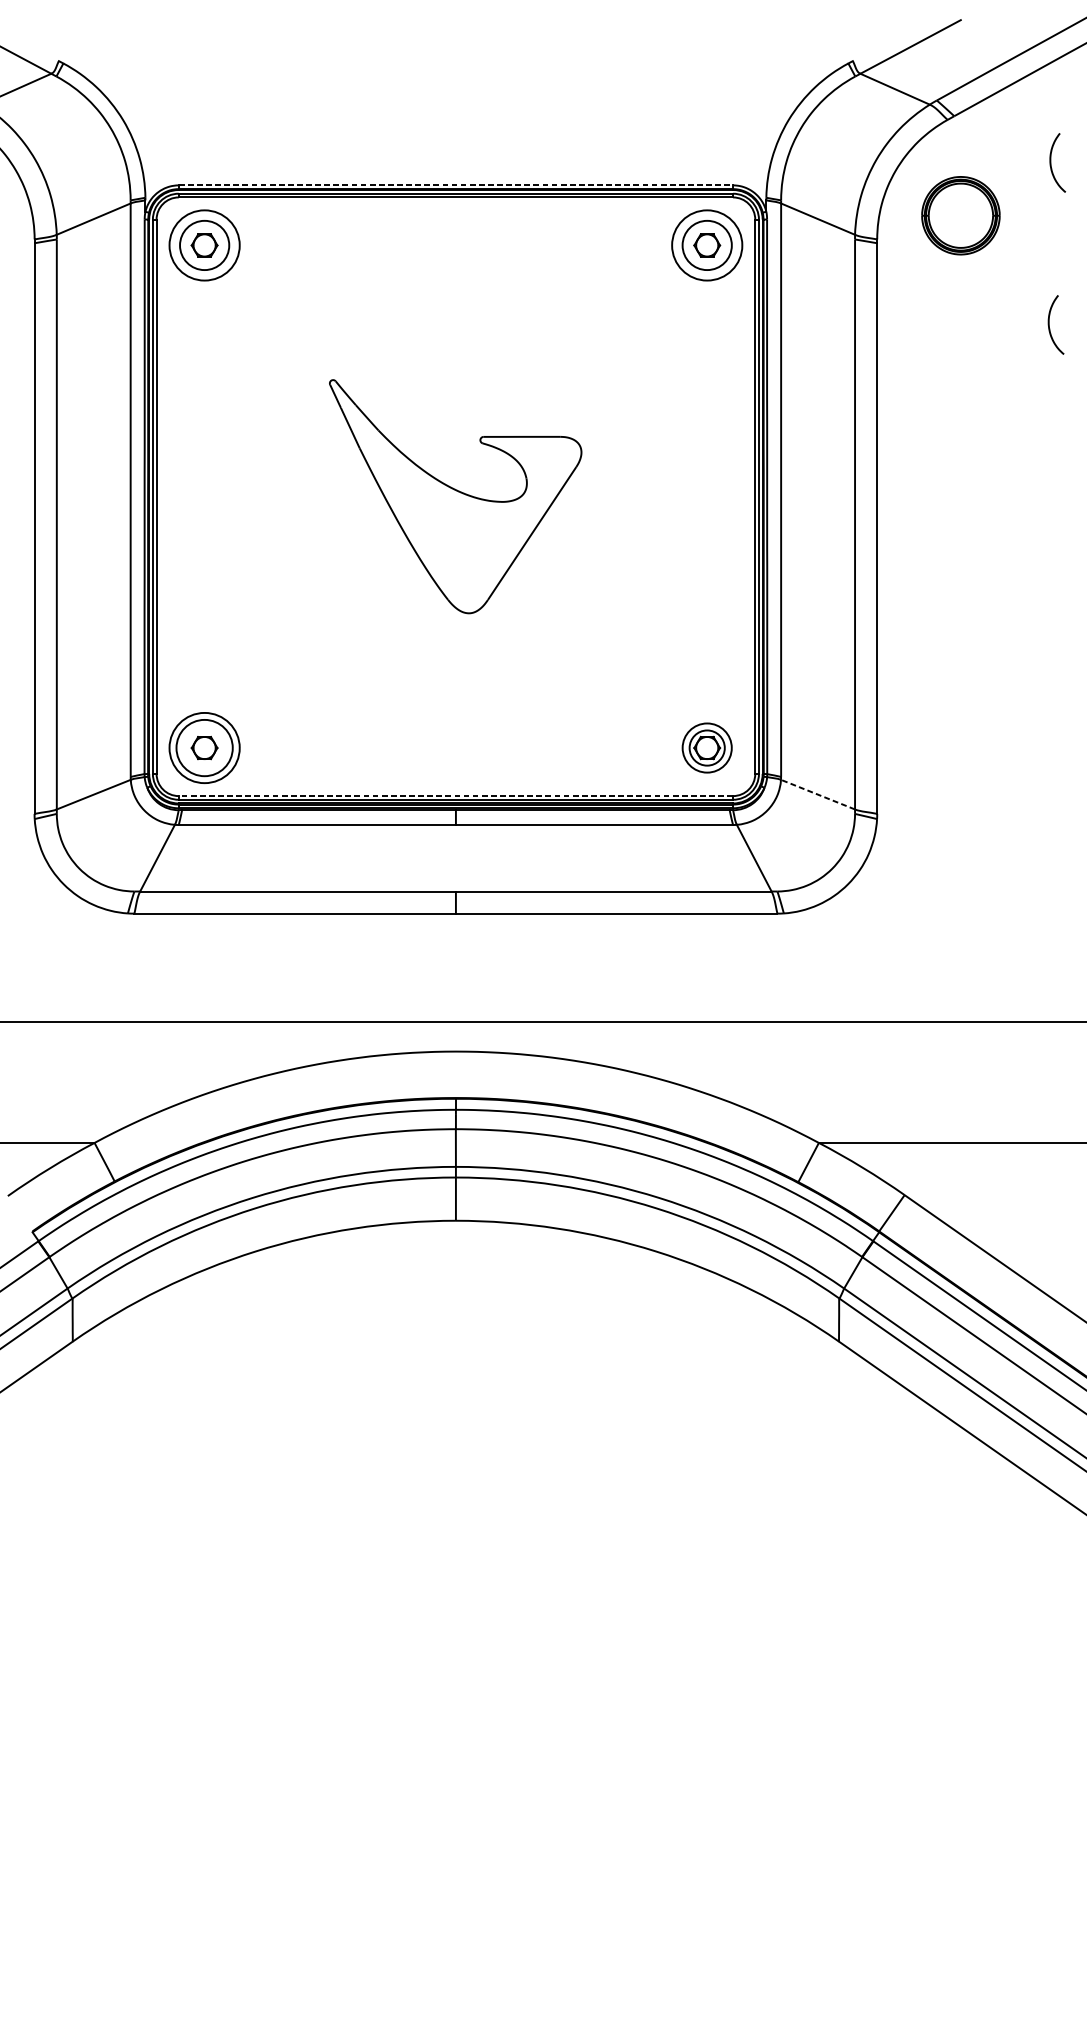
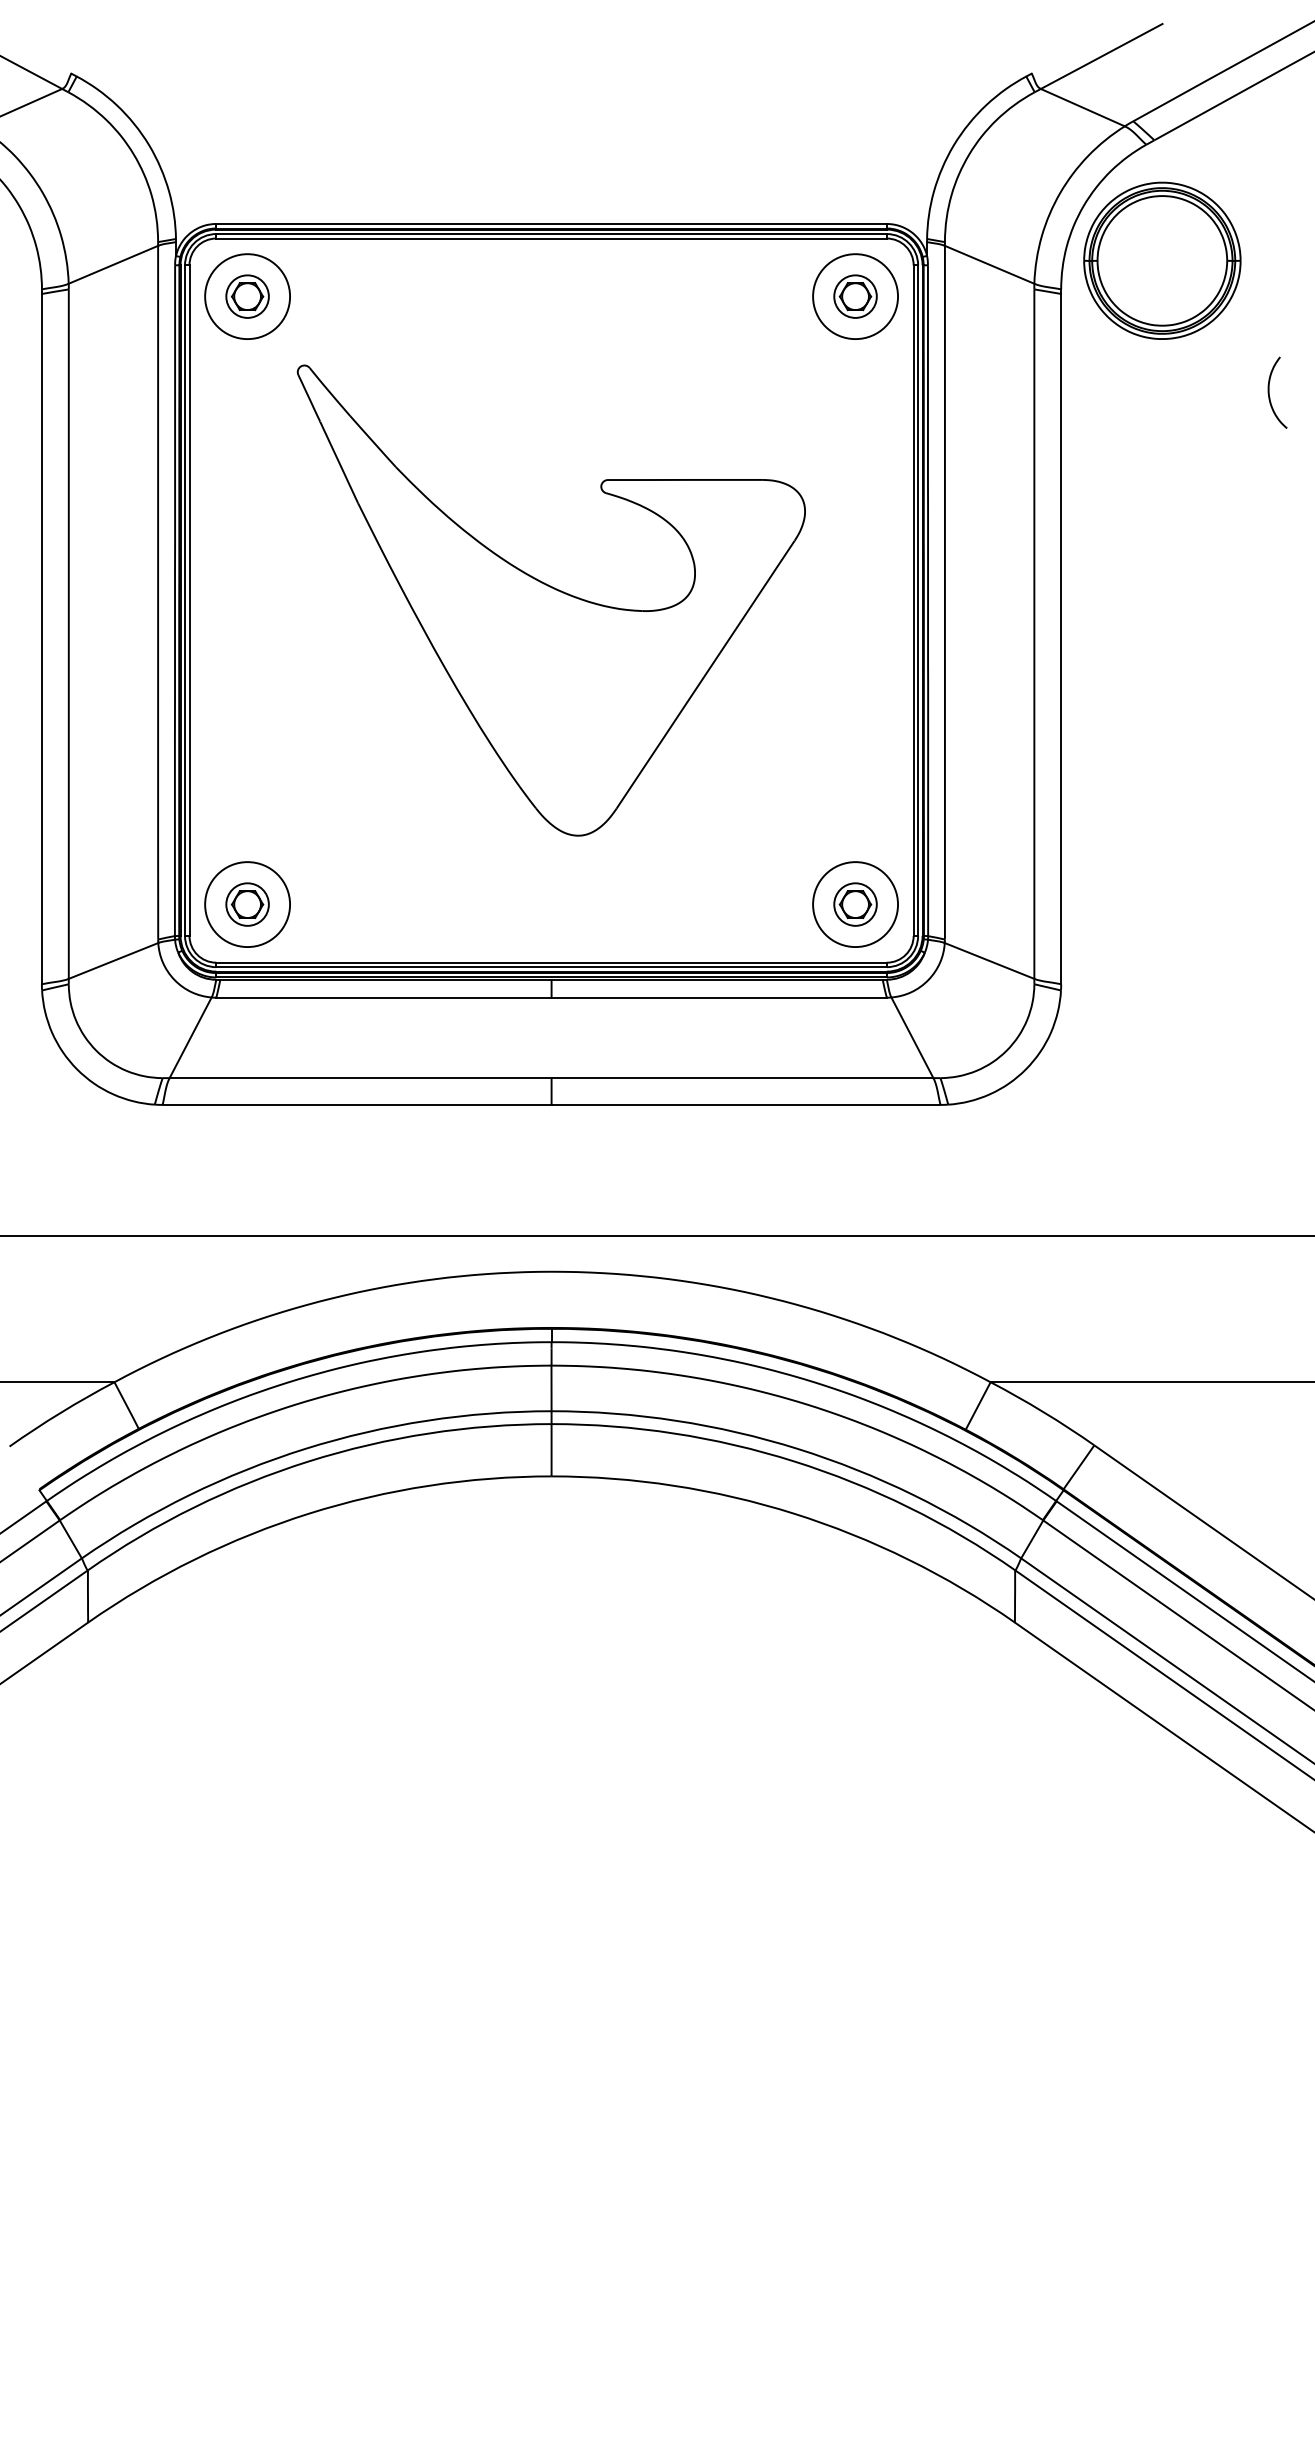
curve: (1051, 162) -> (1271, 196), removed
line: (456, 184) -> (552, 223), dashed -> solid
part: (960, 215) -> (1162, 260), size x1.67
circle: (204, 245) -> (247, 296), size x0.71
circle: (707, 245) -> (855, 296), size x0.71
part: (455, 496) -> (550, 600), size x1.67
circle: (204, 747) -> (247, 904), size x0.62
circle: (707, 747) -> (855, 904), size x1.43
line: (817, 794) -> (989, 960), dashed -> solid
line: (455, 795) -> (551, 962), dashed -> solid

